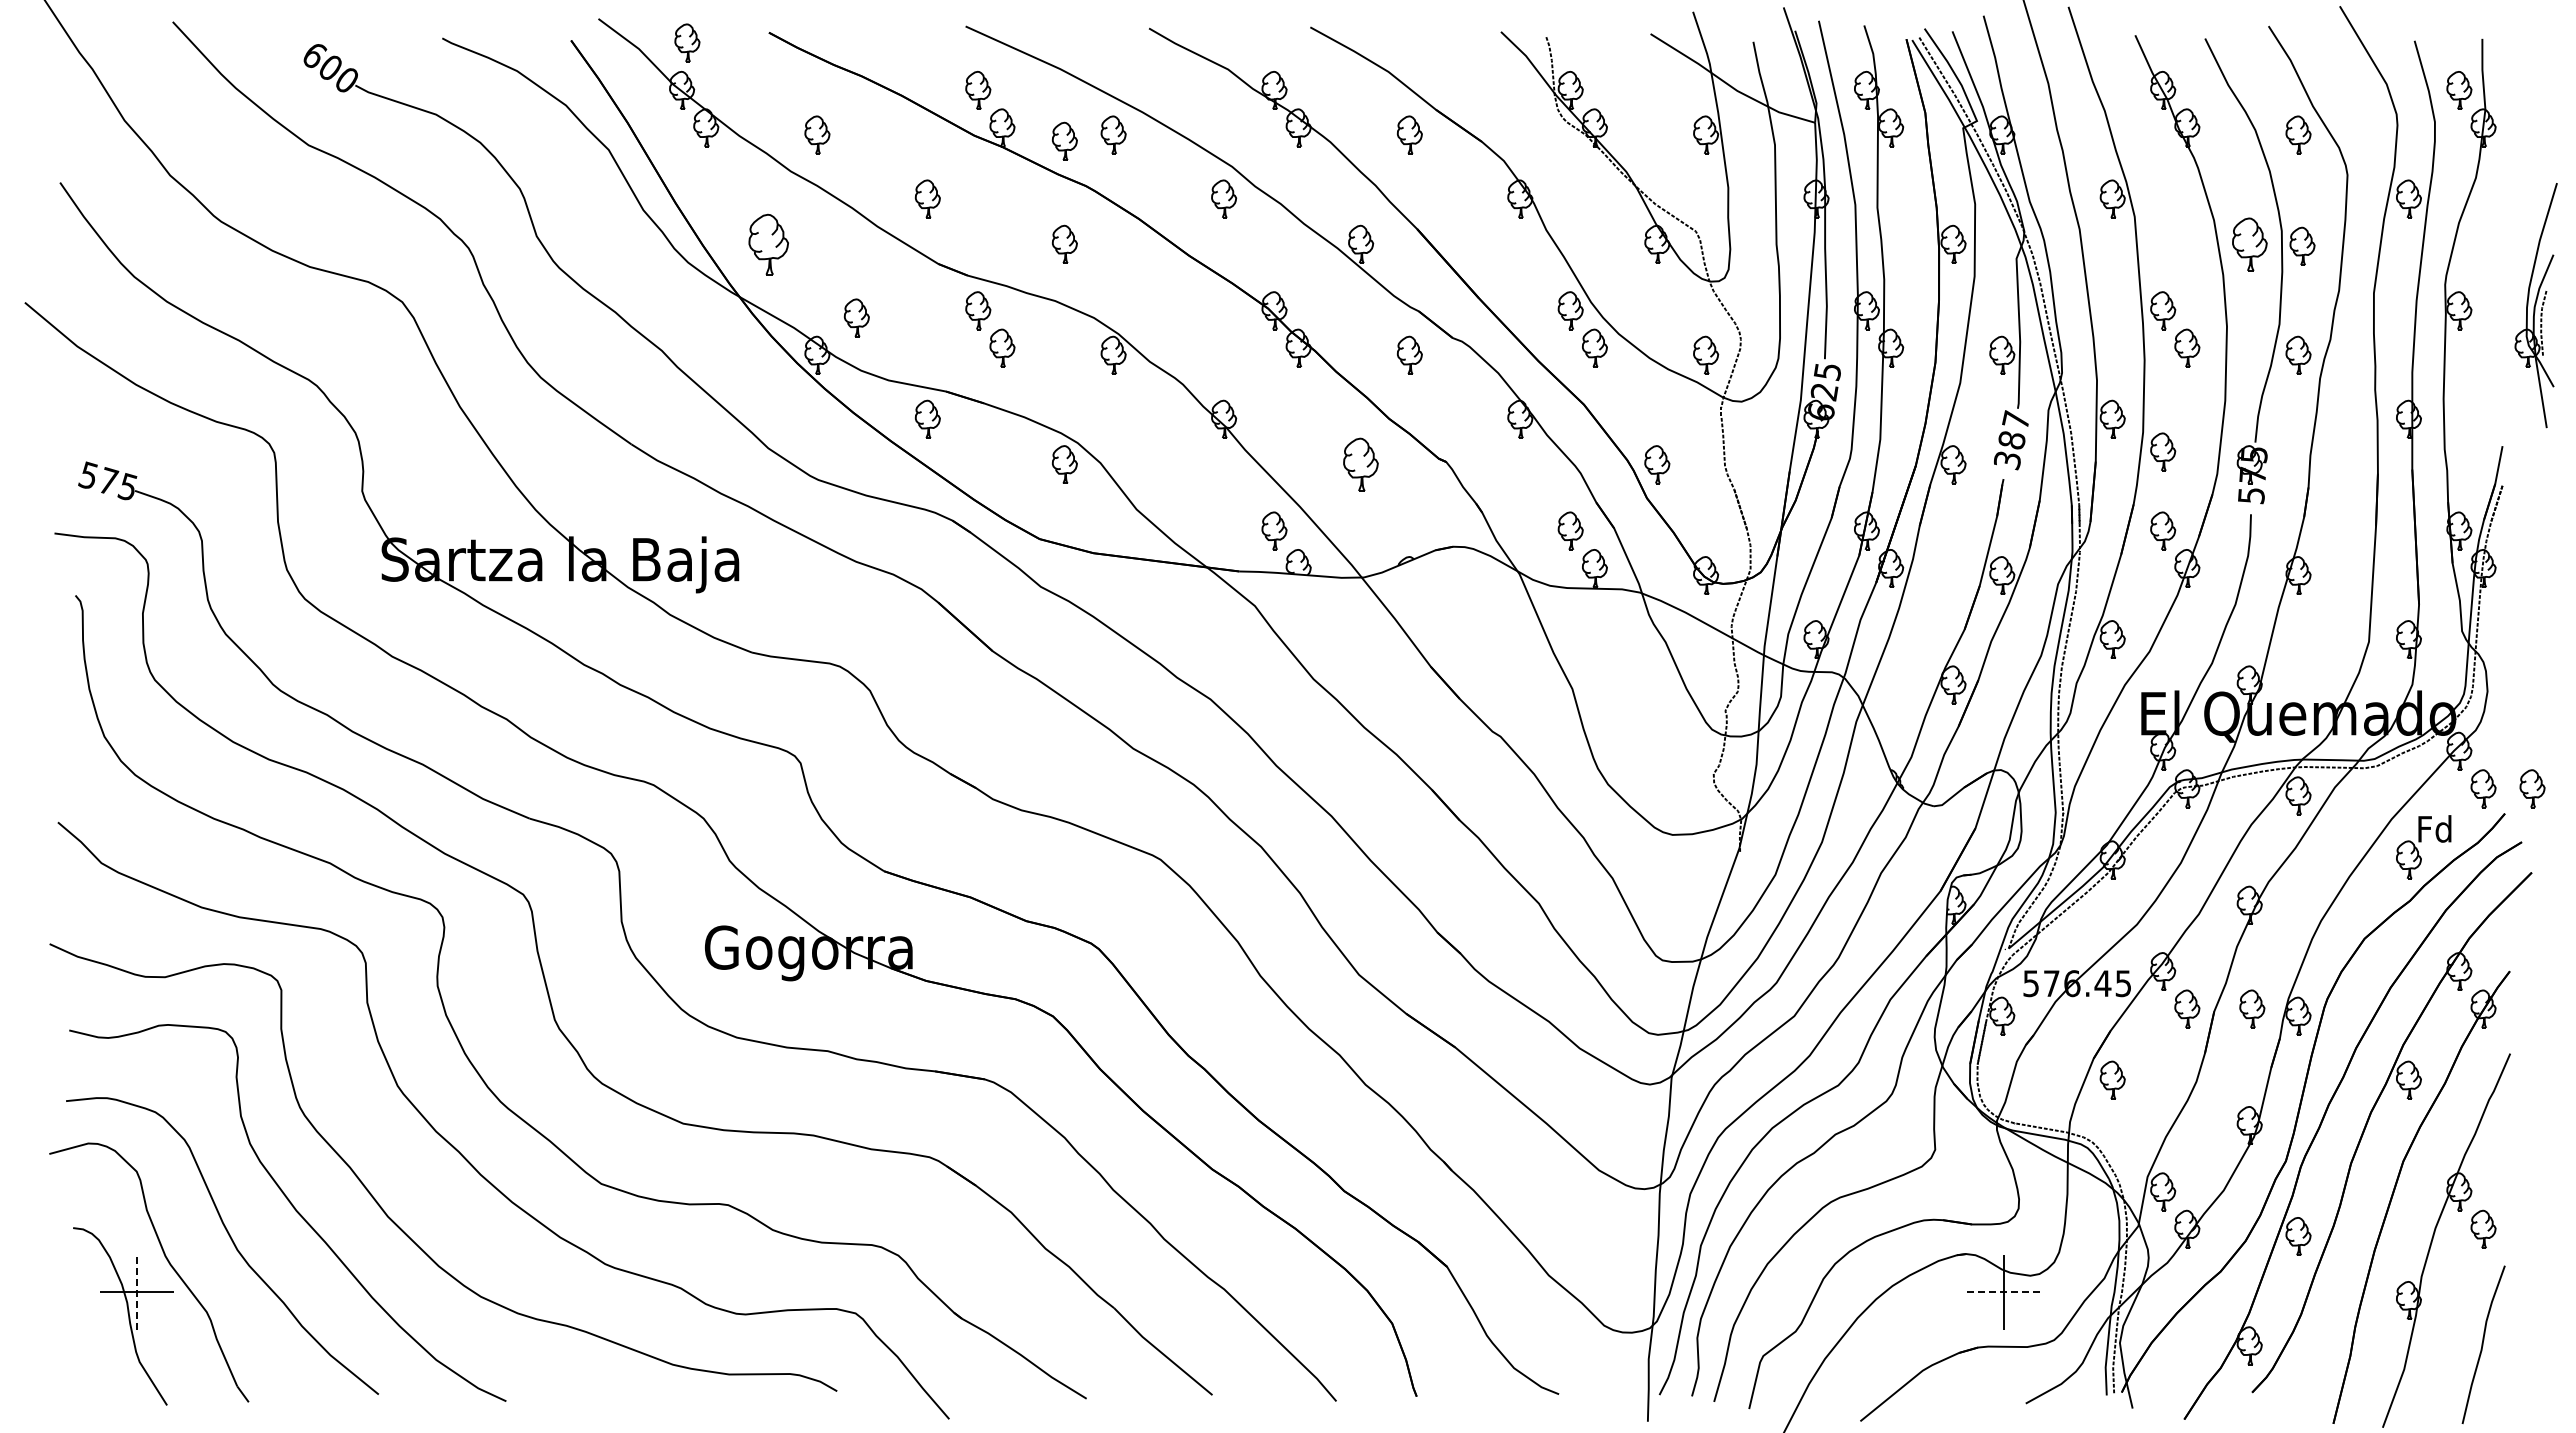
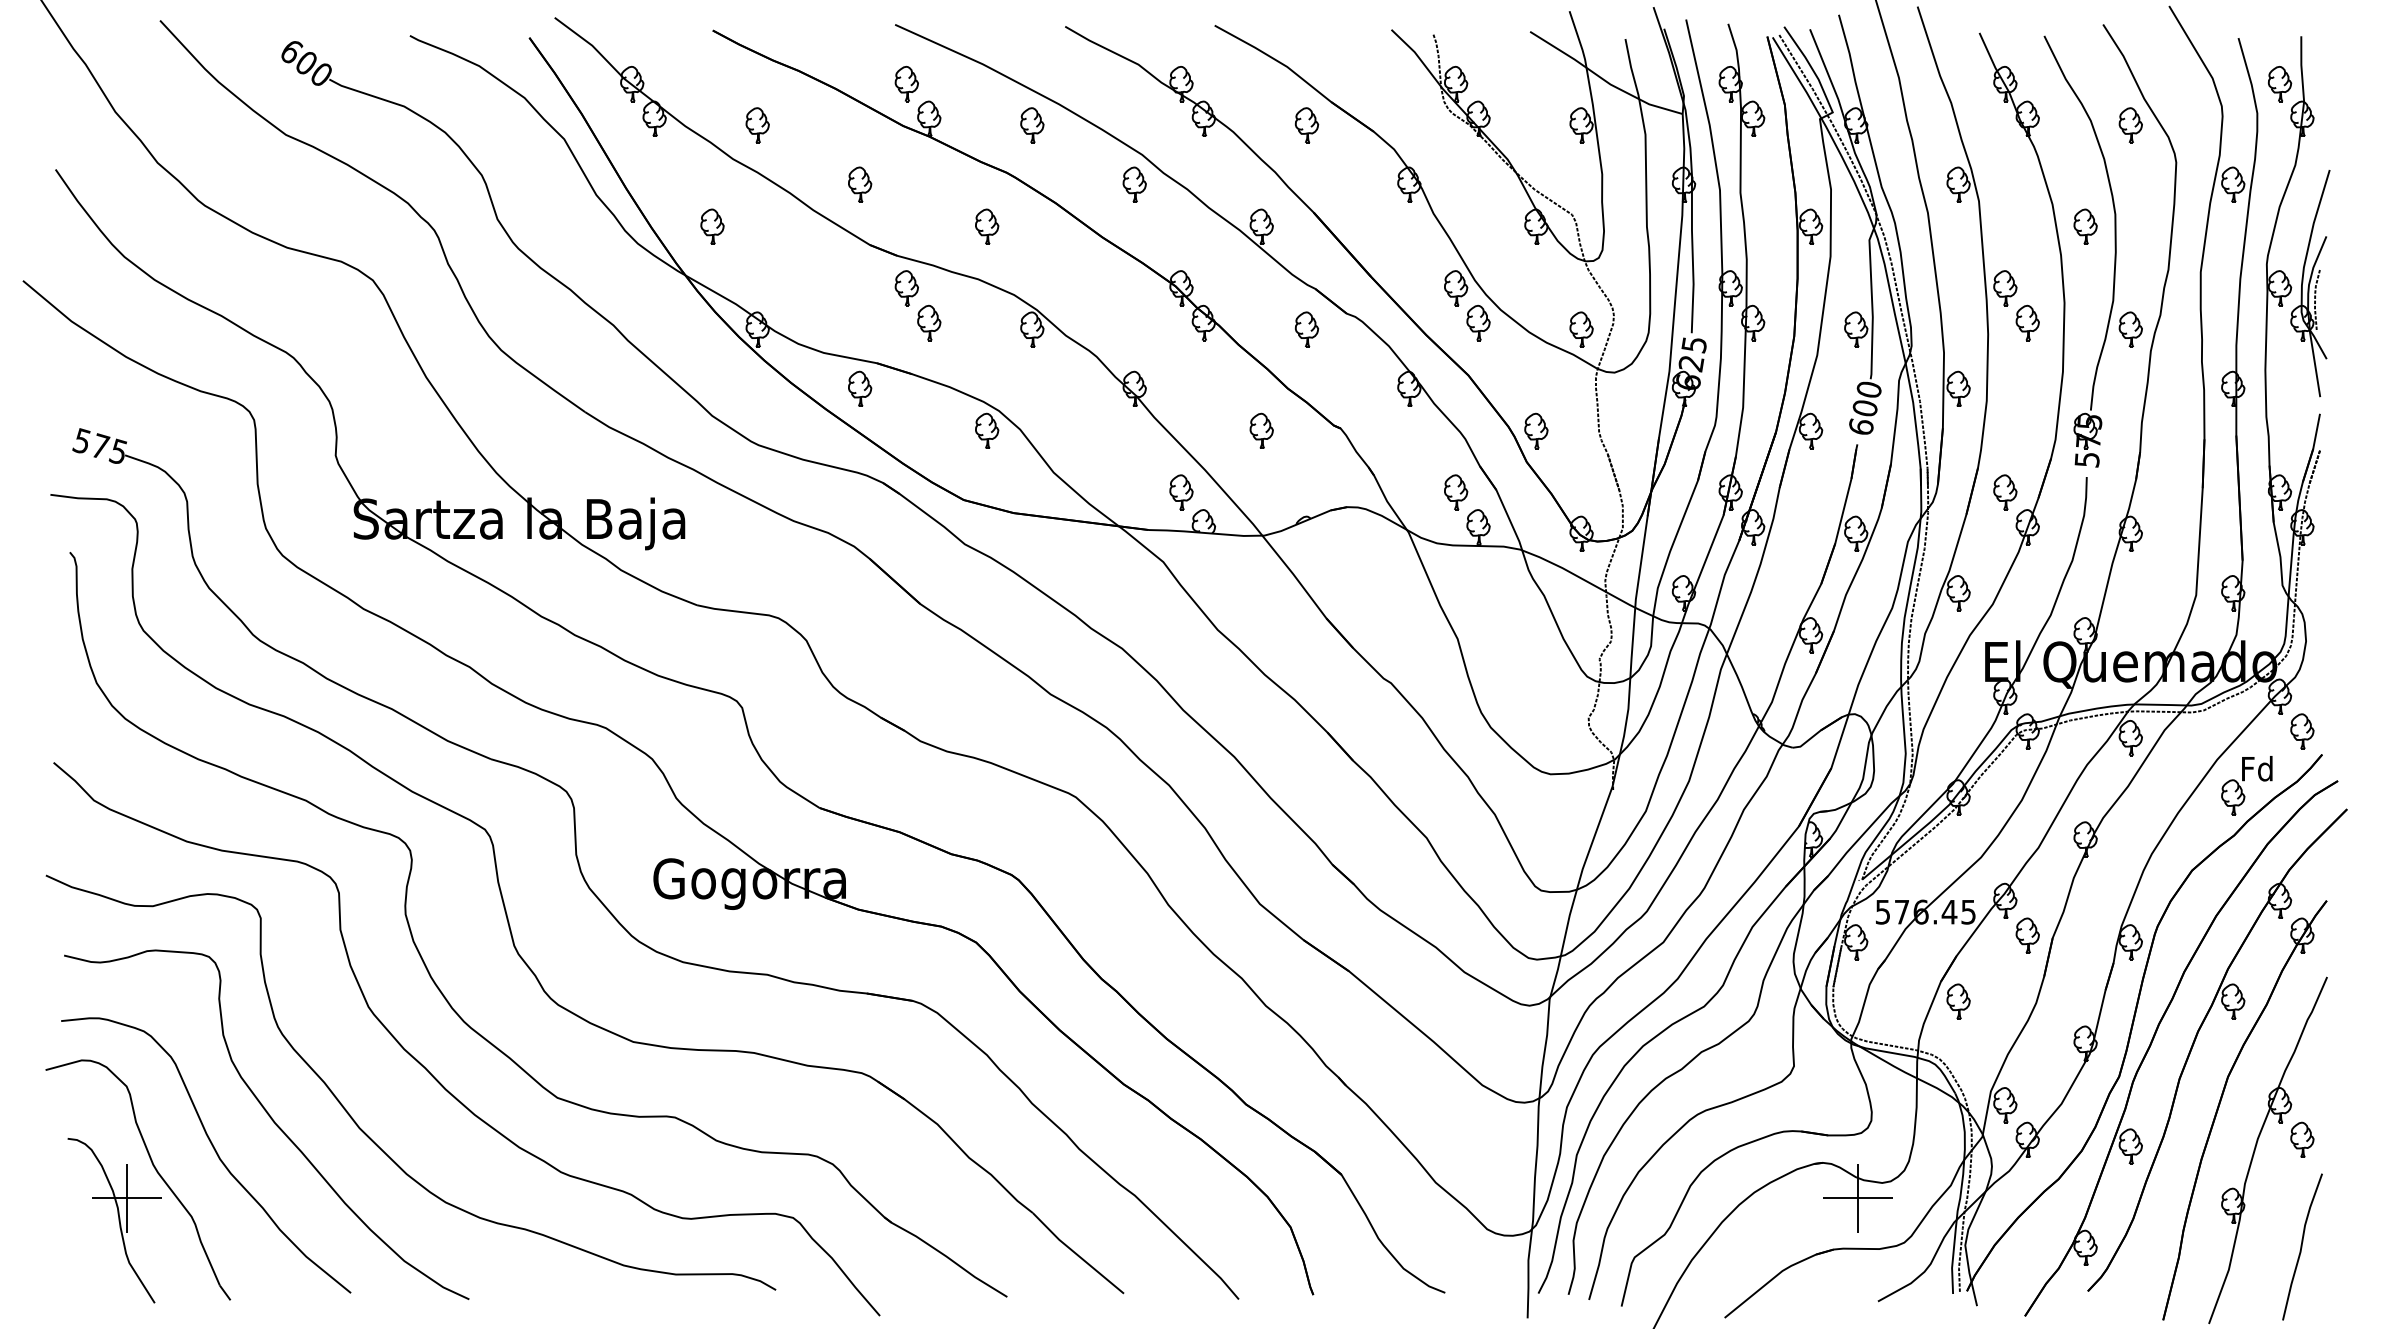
part: (687, 42) -> (637, 39), removed
part: (1064, 140) -> (986, 130), removed
part: (768, 243) -> (712, 225), size x0.62
part: (2249, 243) -> (2085, 225), size x0.71
part: (2302, 245) -> (2134, 227), removed
part: (2535, 305) -> (2309, 283), moved
part: (856, 317) -> (793, 294), removed
text: (2011, 440) -> (1864, 408), 387 -> 600
part: (2163, 451) -> (2005, 418), removed
part: (1361, 464) -> (1262, 430), size x0.71
part: (2532, 788) -> (2347, 731), removed
part: (2252, 1008) -> (2088, 935), removed
line: (137, 1291) -> (127, 1197), dashed -> solid
line: (2004, 1292) -> (1858, 1198), dashed -> solid

